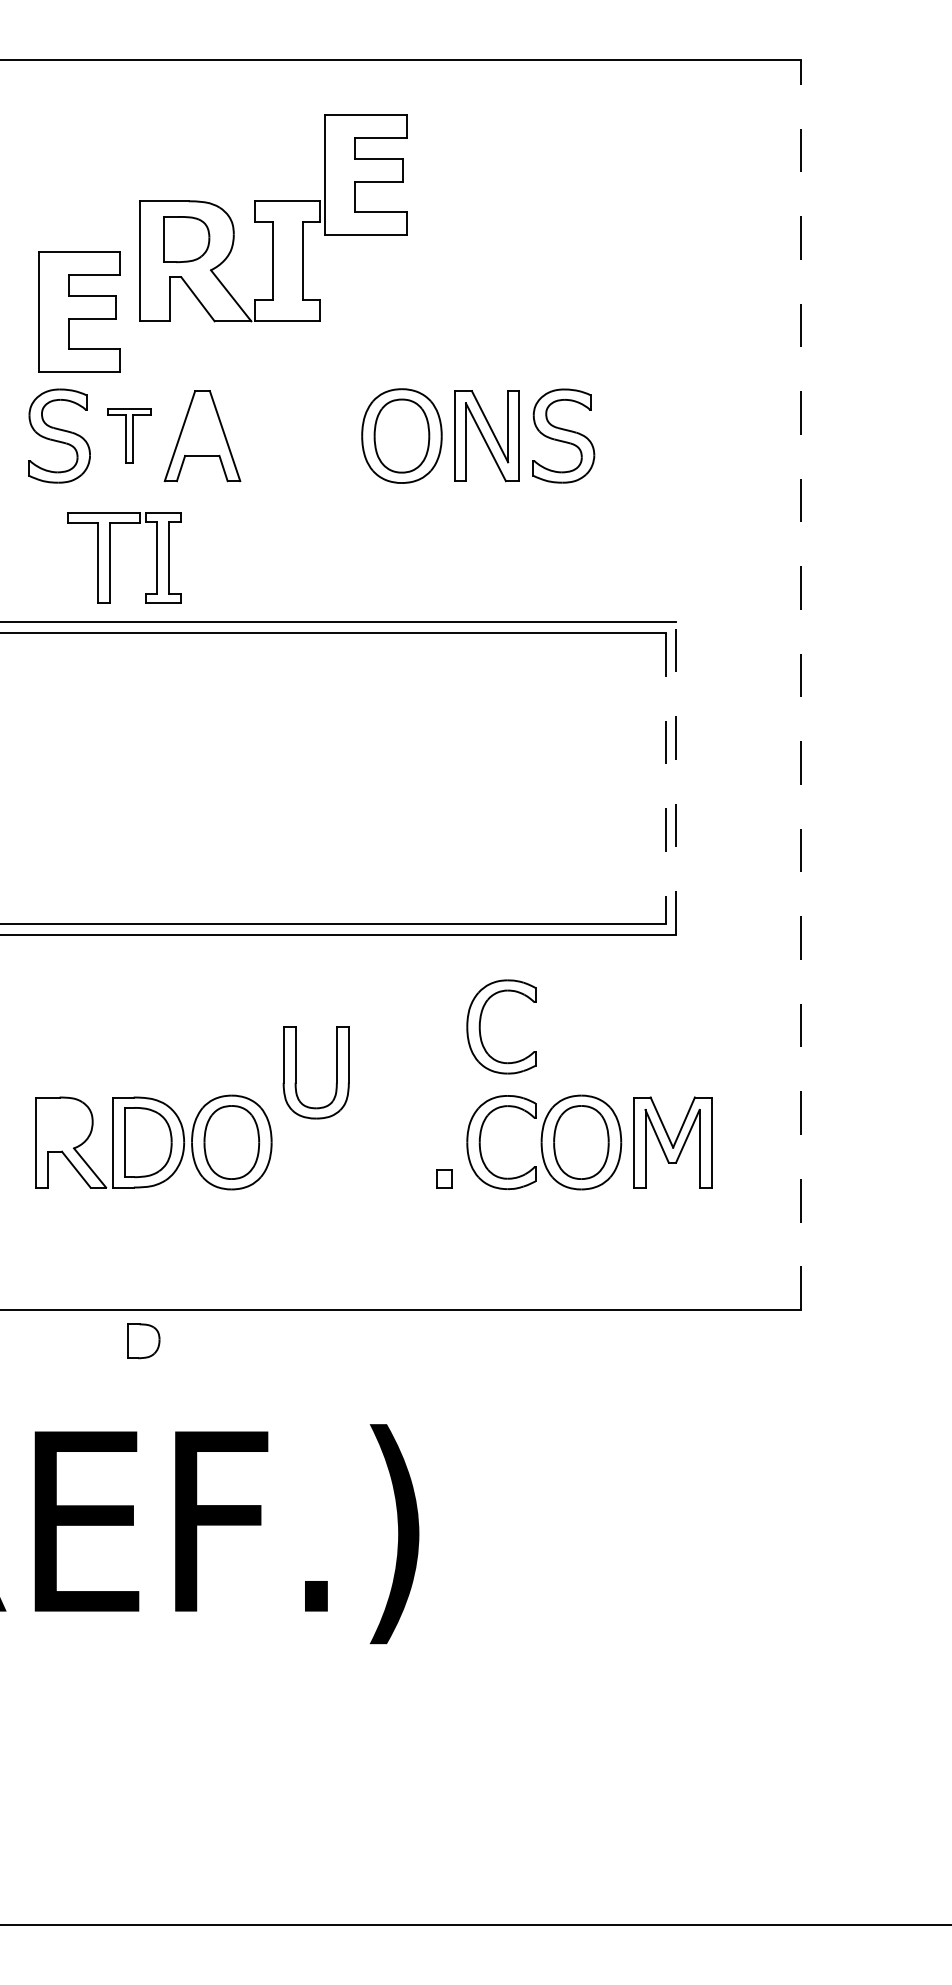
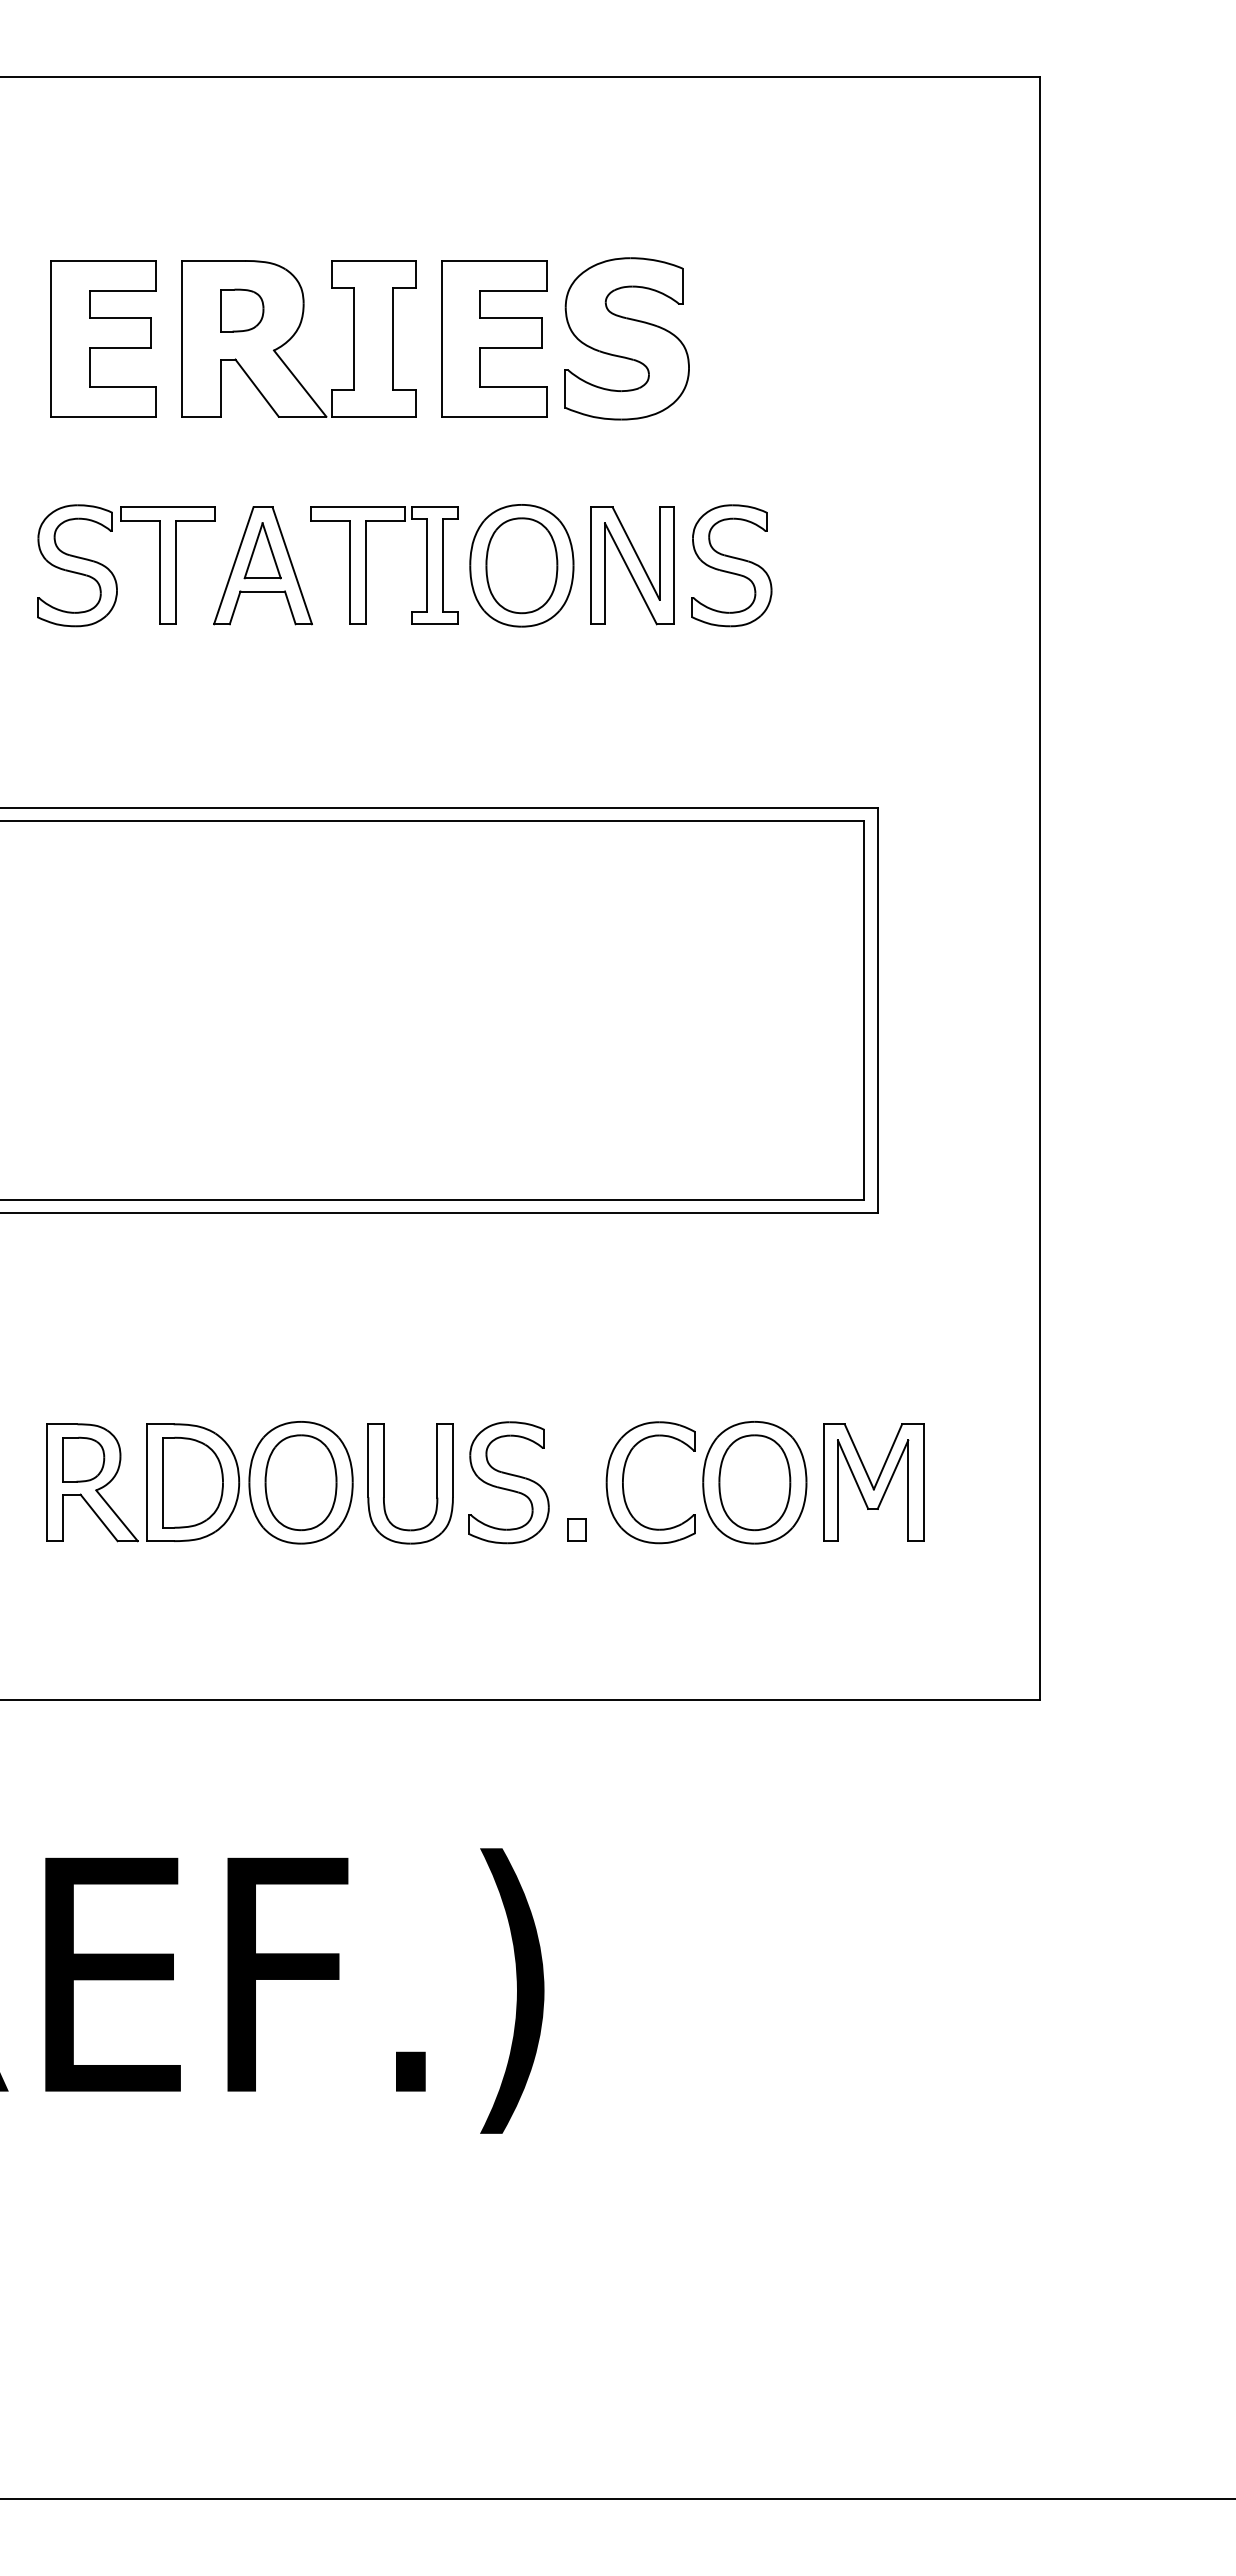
part: (366, 174) -> (494, 338), moved
part: (186, 239) -> (242, 310), size x0.71
part: (482, 261) -> (626, 338), added
part: (79, 311) -> (103, 338), moved
part: (202, 424) -> (262, 550), added
part: (128, 435) -> (167, 565), size x1.67
part: (110, 557) -> (366, 565), moved
line: (801, 684) -> (1040, 888), dashed -> solid
line: (665, 778) -> (864, 1010), dashed -> solid
line: (676, 778) -> (878, 1010), dashed -> solid
part: (481, 1022) -> (624, 1326), removed
part: (296, 1072) -> (384, 1483), moved
part: (391, 1142) -> (508, 1482), added
part: (143, 1341) -> (83, 1459), moved

